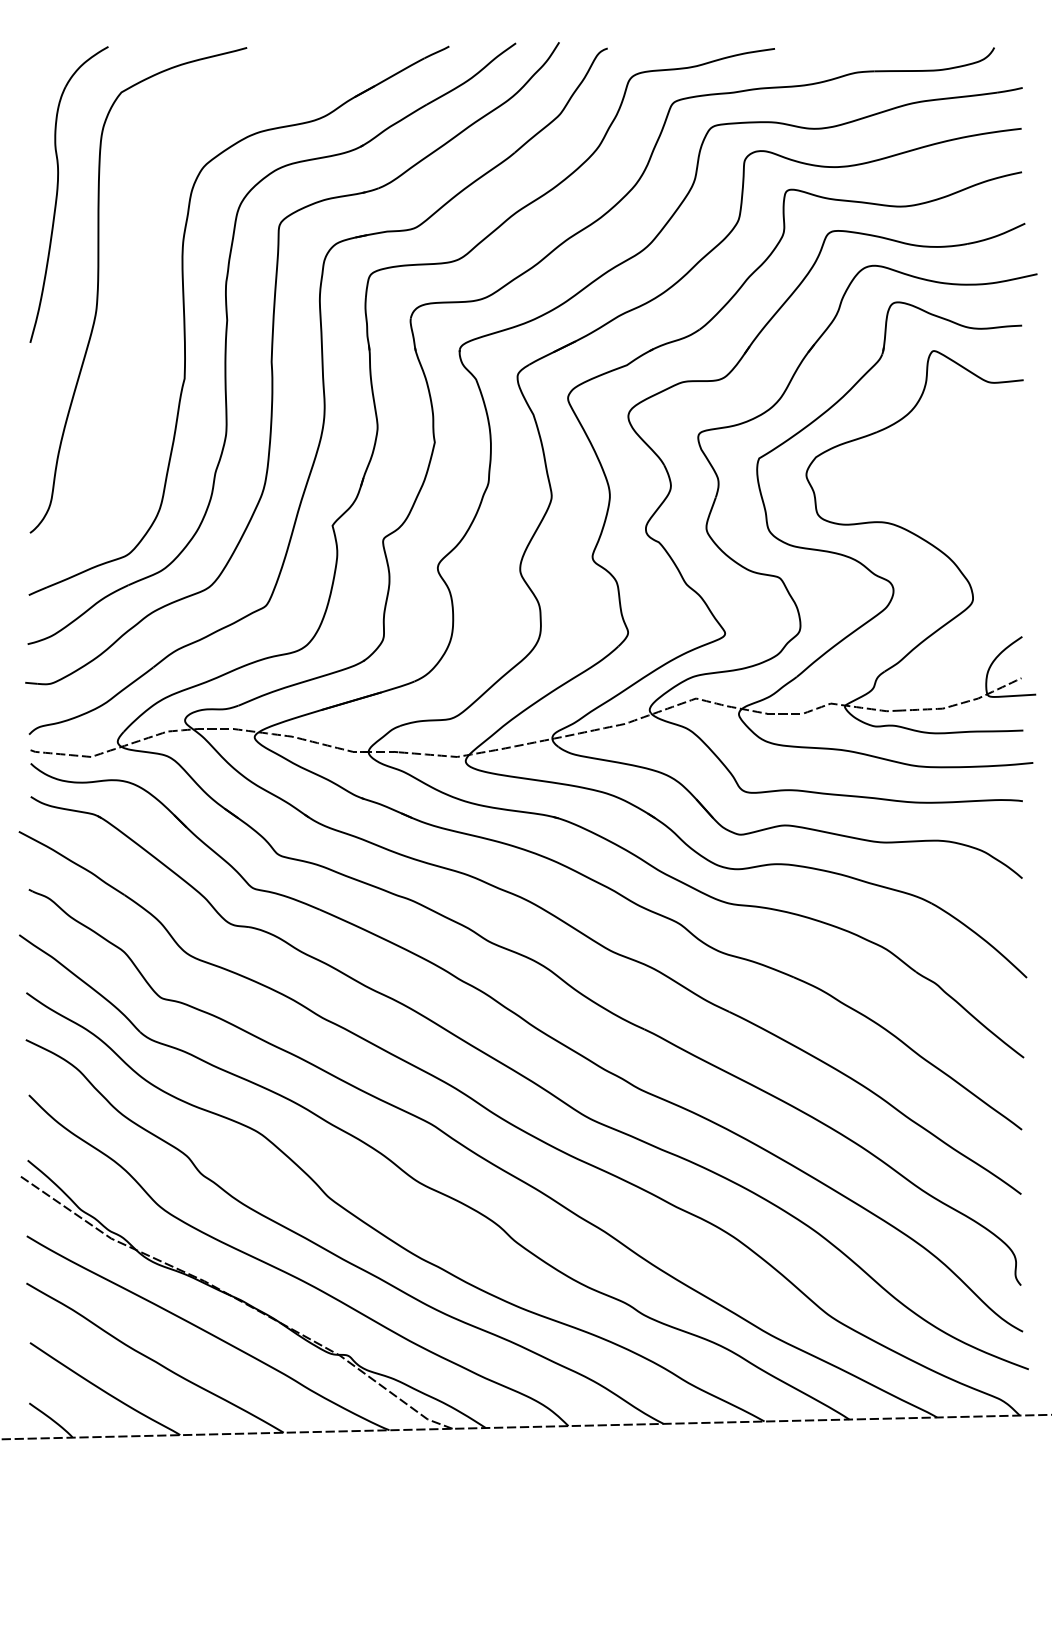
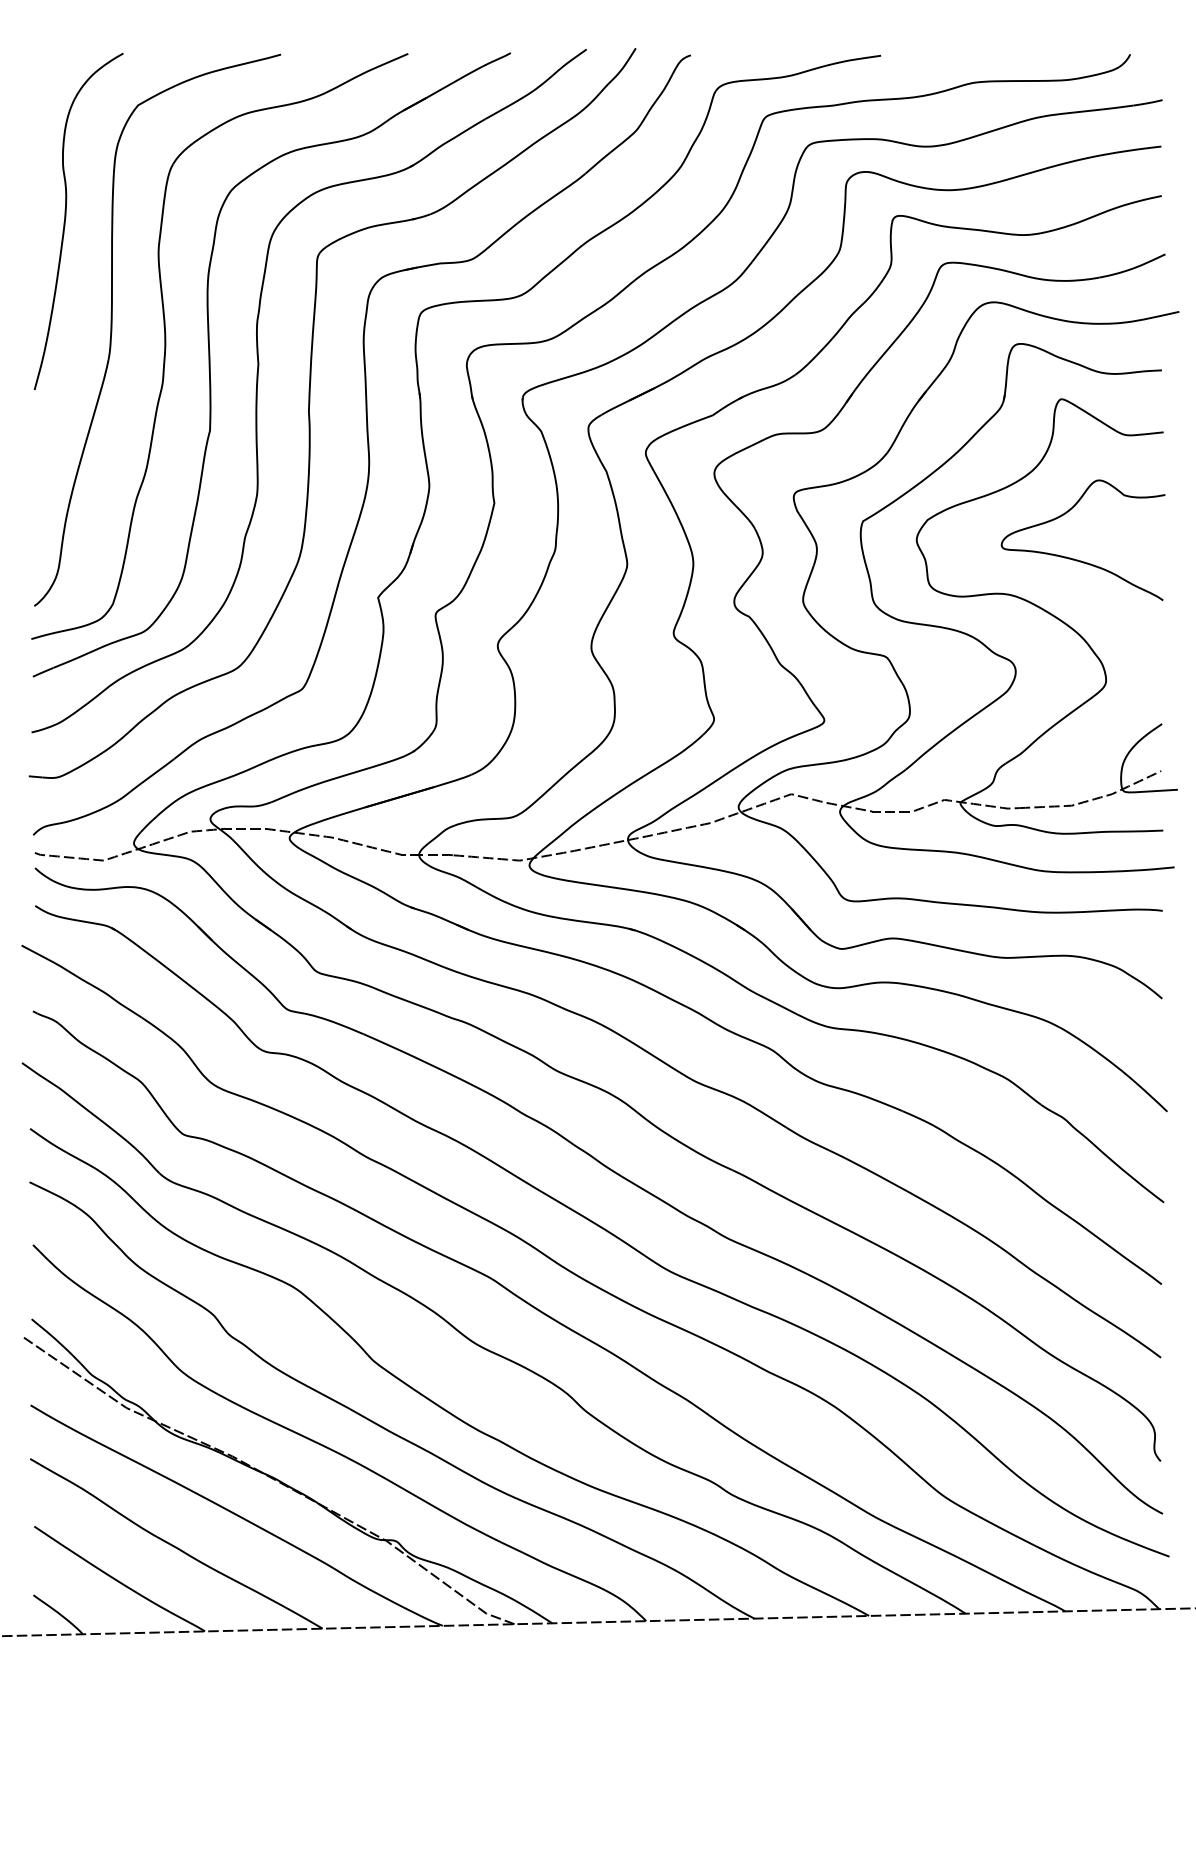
part: (146, 304) -> (166, 346), added
curve: (946, 491) -> (1075, 558), added

